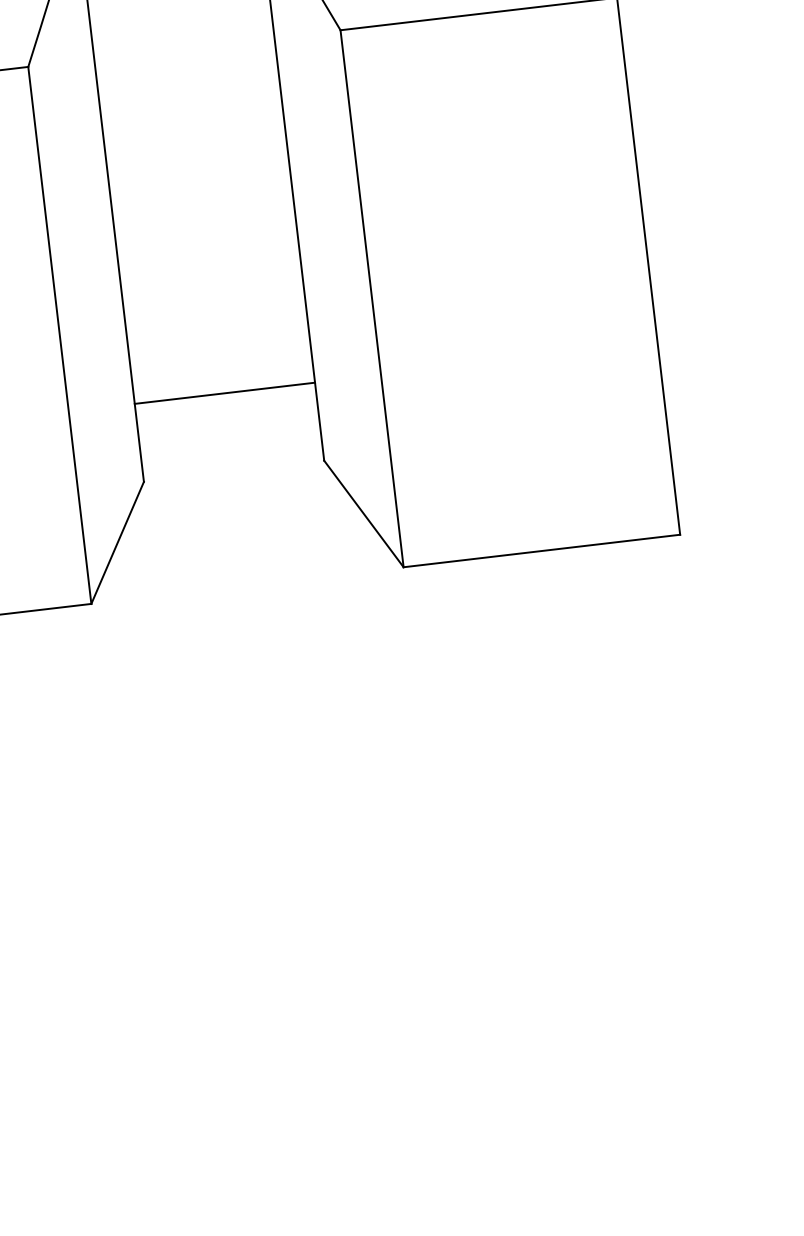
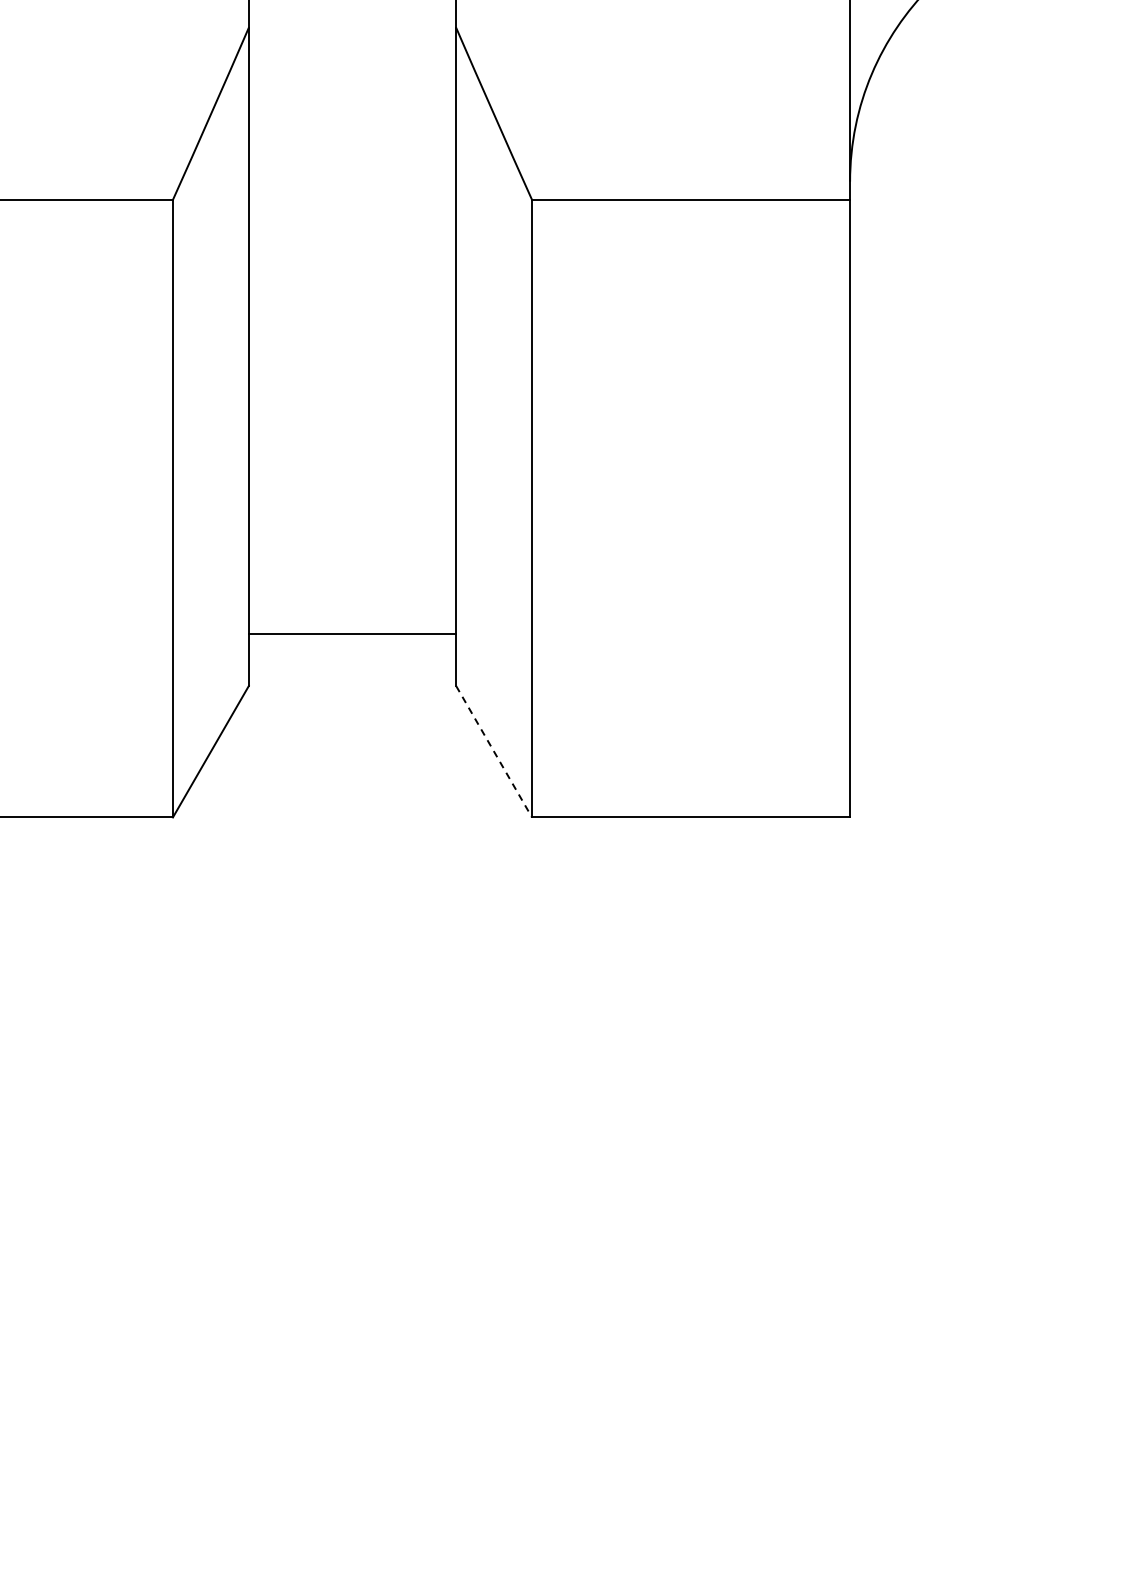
line: (224, 393) -> (352, 634), moved
line: (364, 513) -> (494, 751), solid -> dashed

